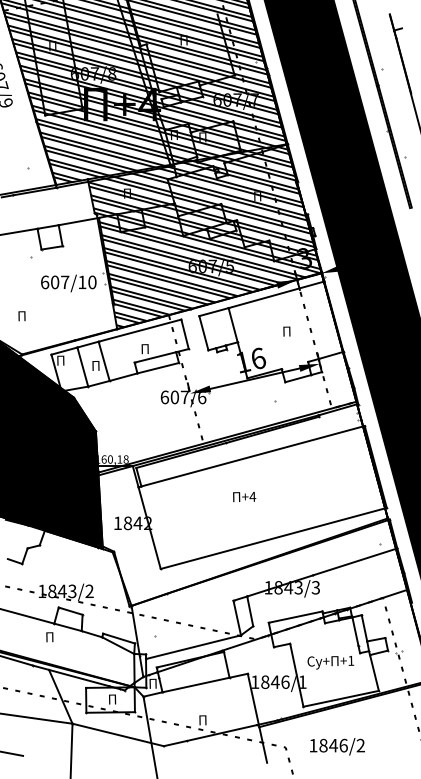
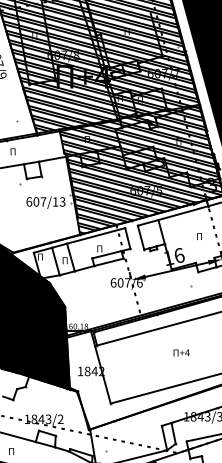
text: (92, 282) -> (62, 202), 607/10 -> 607/13
text: (21, 316) -> (12, 152), moved
text: (244, 497) -> (181, 353), moved
text: (49, 637) -> (11, 451), moved

